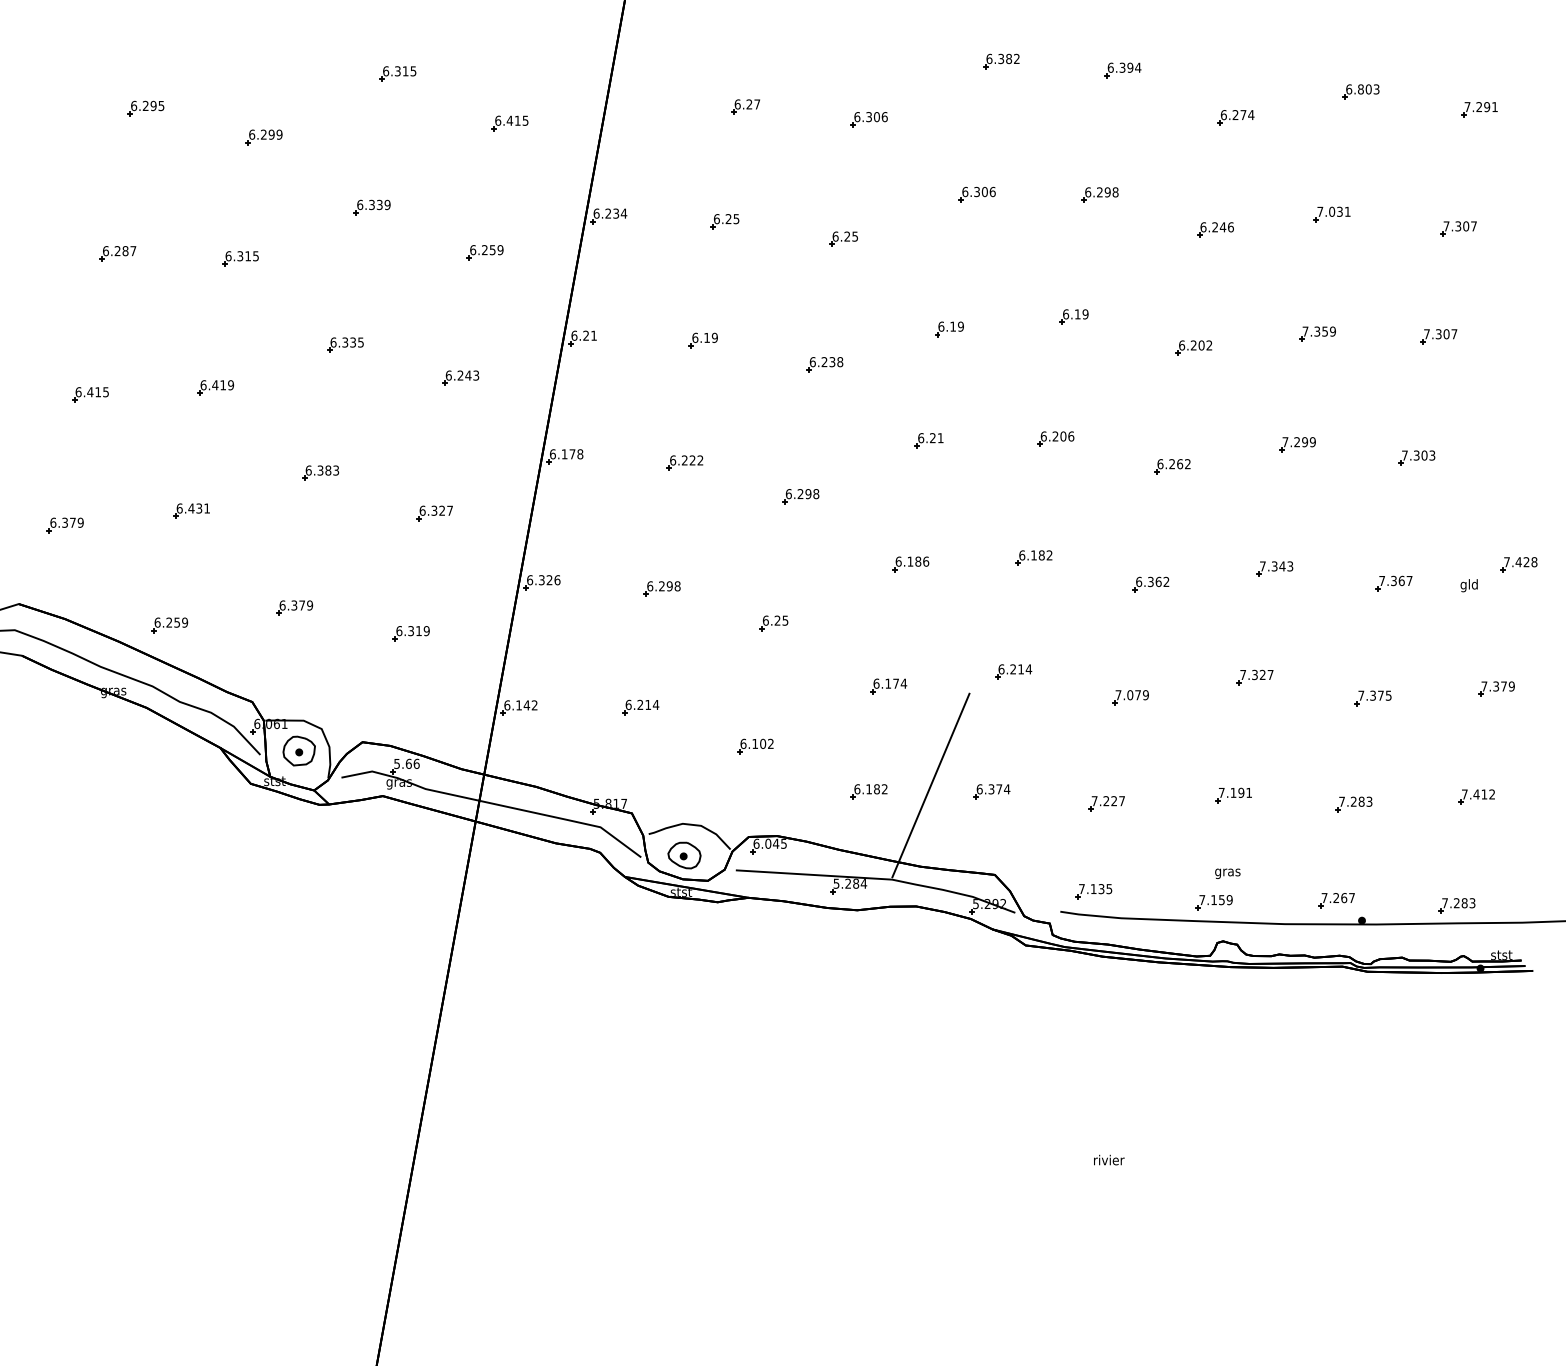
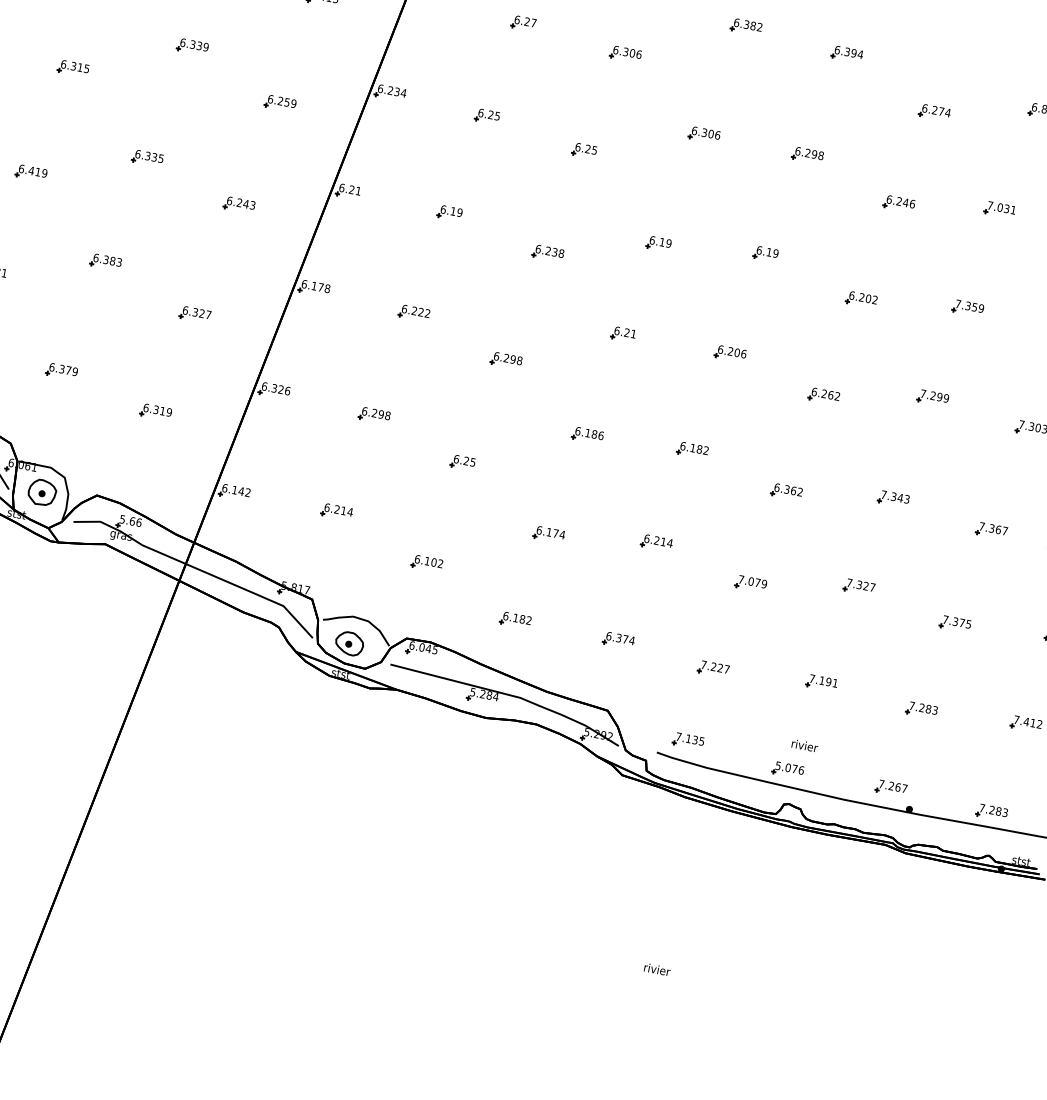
line: (930, 785) -> (568, 624), removed
text: (1228, 871) -> (805, 746), gras -> rivier
text: (1215, 900) -> (789, 768), 7.159 -> 5.076

